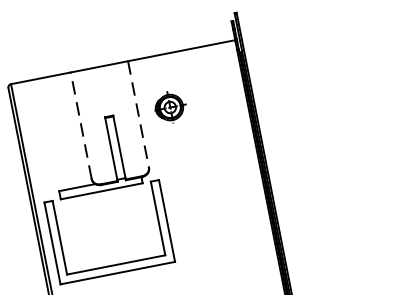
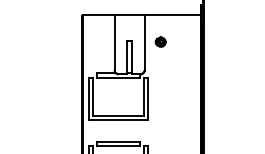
part: (168, 106) -> (160, 41), size x0.71
line: (138, 114) -> (144, 42), dashed -> solid
line: (80, 125) -> (114, 42), dashed -> solid

